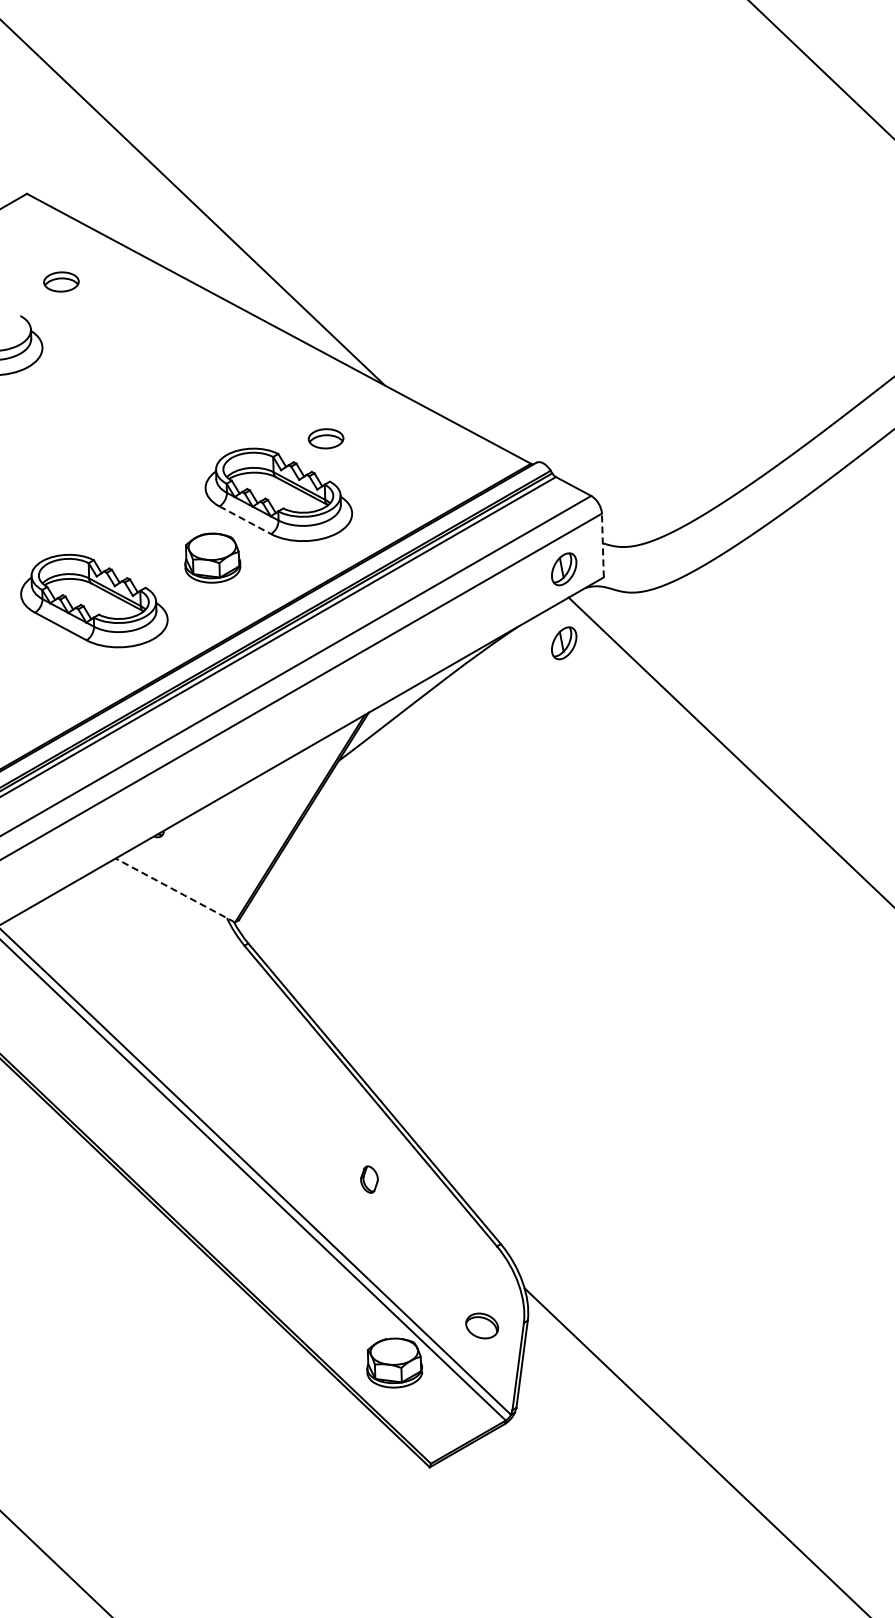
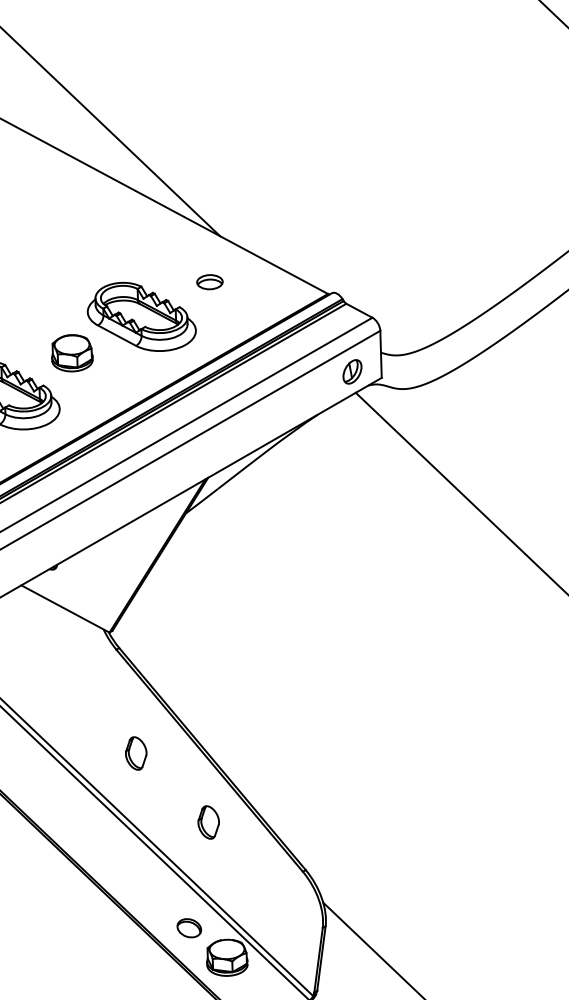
part: (325, 438) -> (209, 281), moved
line: (245, 520) -> (117, 335), dashed -> solid
line: (602, 545) -> (380, 354), dashed -> solid
part: (212, 557) -> (72, 352), moved
part: (564, 643) -> (352, 426), removed
line: (175, 890) -> (65, 608), dashed -> solid
part: (271, 1086) -> (136, 753), added
part: (369, 1179) -> (208, 822), size x1.67
part: (482, 1325) -> (189, 927), moved

